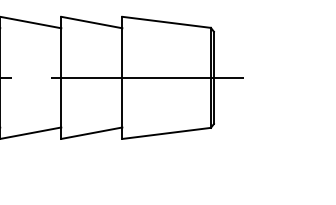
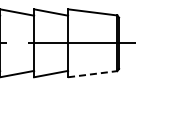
line: (166, 133) -> (92, 74), solid -> dashed

